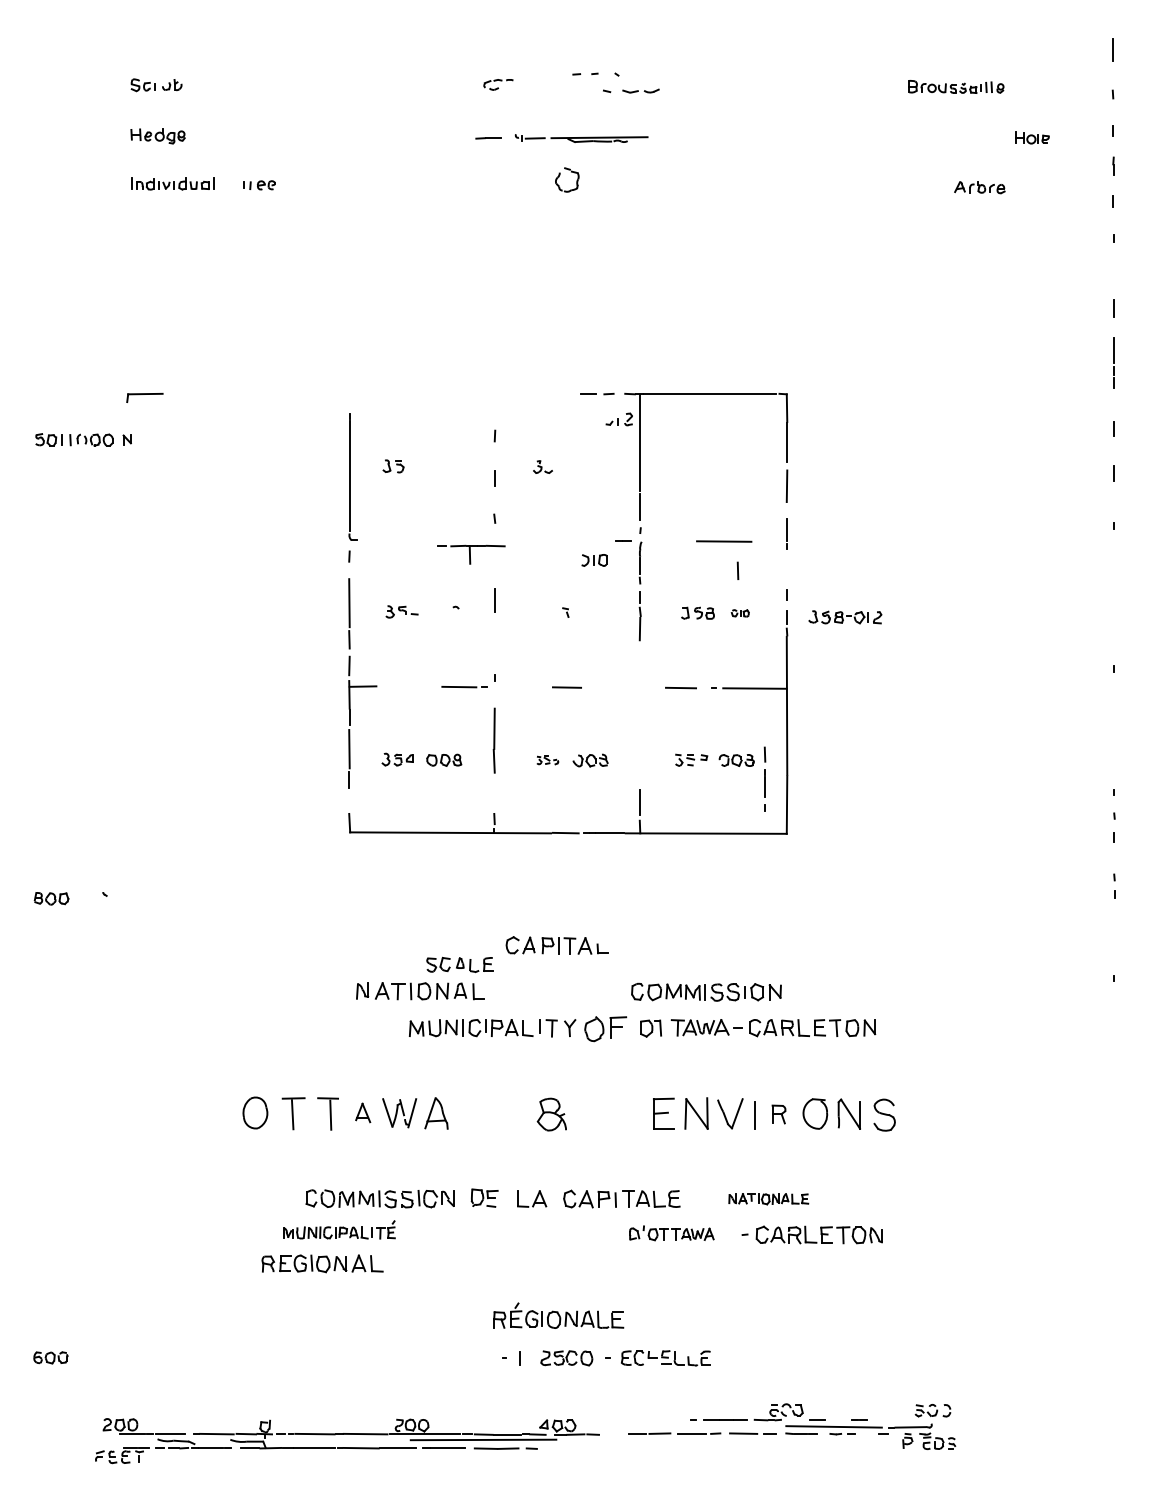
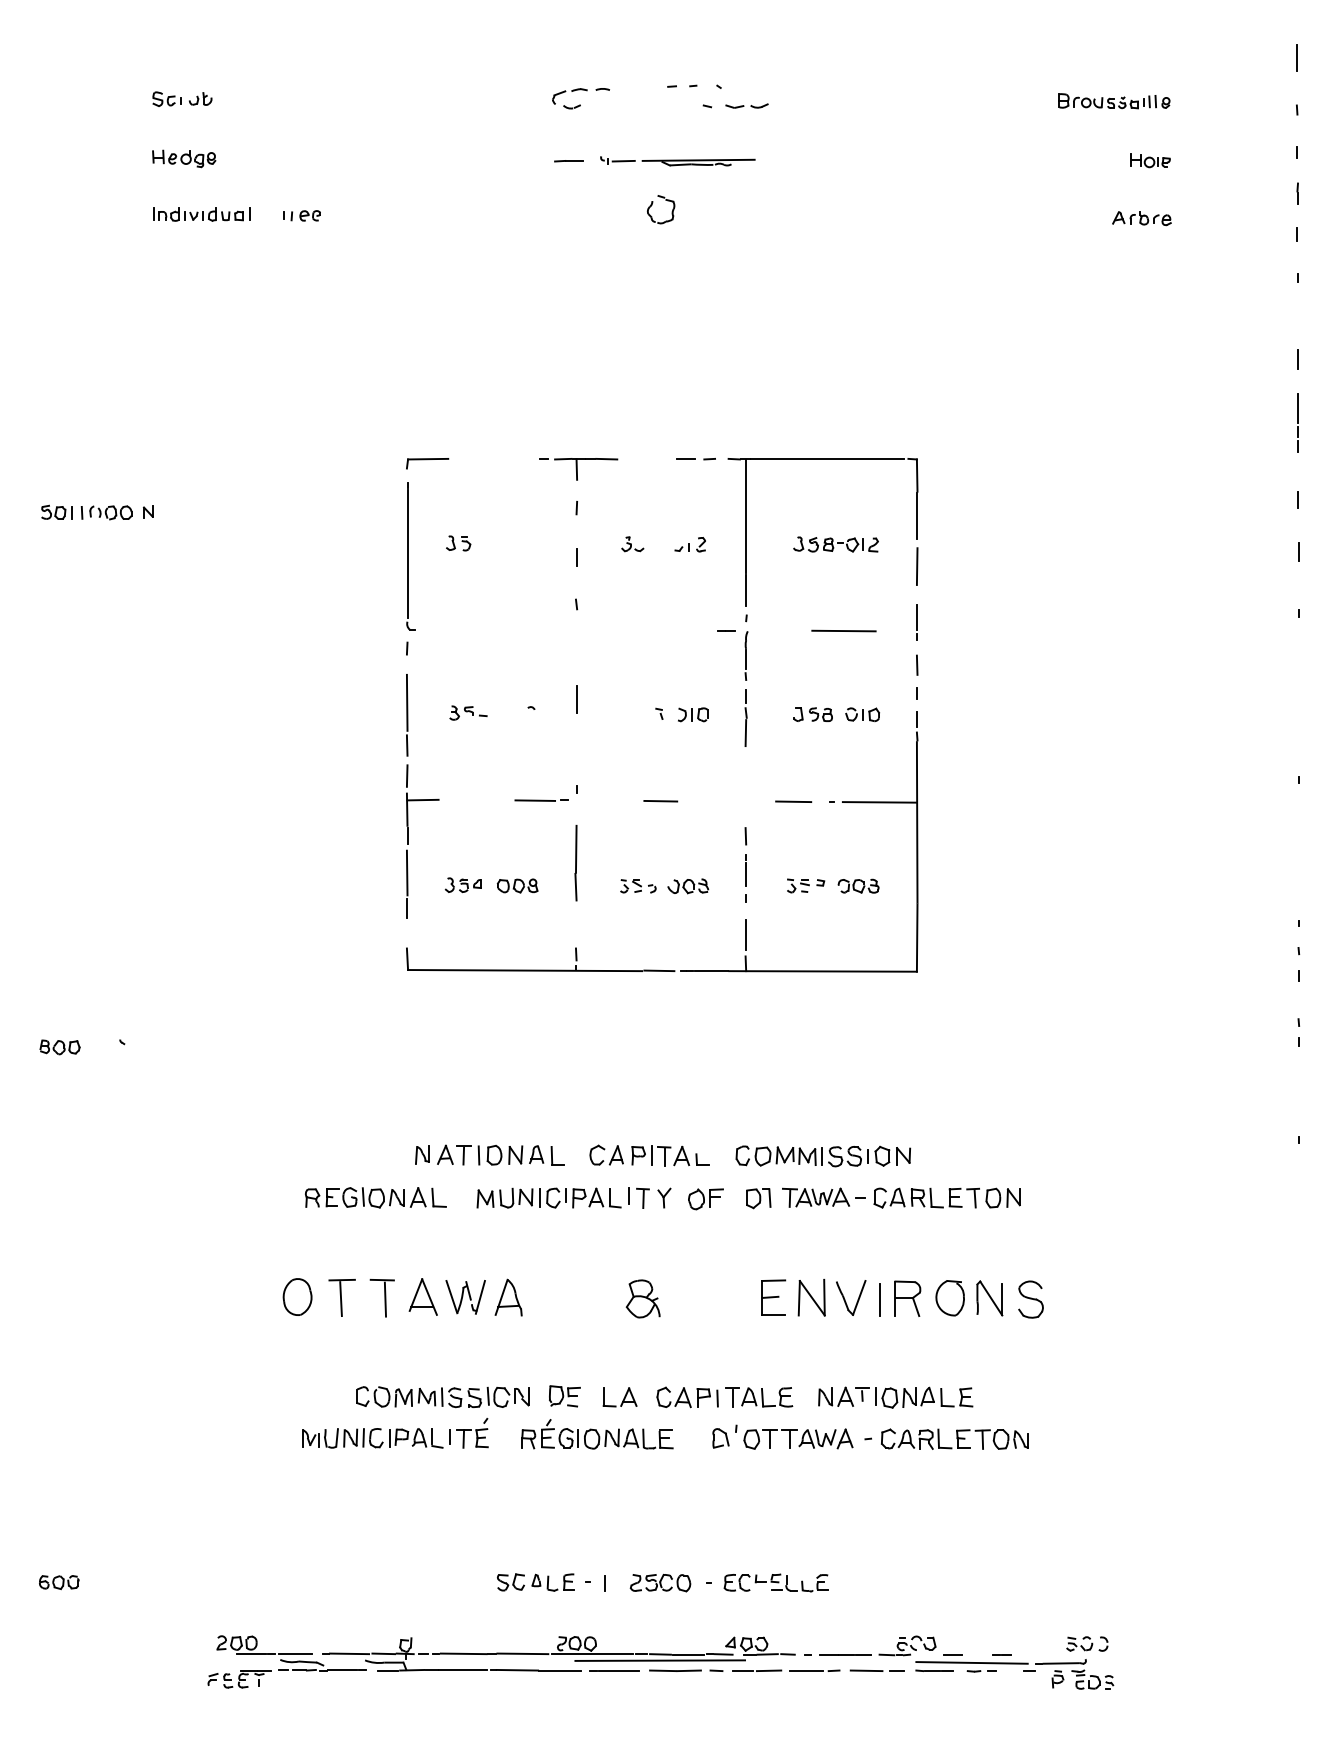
part: (498, 84) -> (580, 98), size x1.67
part: (1032, 137) -> (1150, 160), moved
part: (144, 397) -> (427, 463), moved
part: (618, 419) -> (689, 544), moved
part: (471, 554) -> (578, 468), moved
part: (594, 560) -> (692, 714), moved
line: (737, 570) -> (916, 664), moved
part: (740, 613) -> (862, 714), size x1.67
part: (845, 617) -> (836, 544), moved
part: (547, 760) -> (638, 886), size x1.43
part: (764, 778) -> (745, 864), moved
part: (556, 945) -> (648, 1155), moved
part: (459, 964) -> (535, 1582), moved
part: (605, 1028) -> (705, 1198), size x0.71
part: (362, 1112) -> (422, 1296), size x1.67
part: (778, 1114) -> (907, 1298), size x1.67
part: (768, 1198) -> (895, 1396), size x1.67
part: (339, 1229) -> (395, 1432), size x1.43
part: (671, 1233) -> (782, 1437), size x1.43
part: (322, 1263) -> (375, 1197), moved
part: (558, 1315) -> (597, 1434), moved
part: (347, 1441) -> (501, 1662), moved

